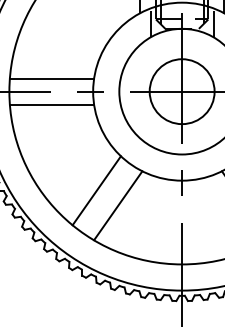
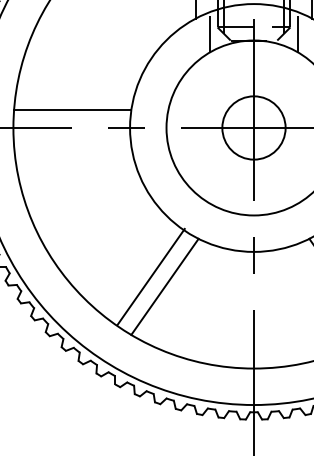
circle: (181, 91) -> (253, 127), size x0.7
line: (51, 104) -> (72, 146), removed
line: (96, 190) -> (150, 276), moved

